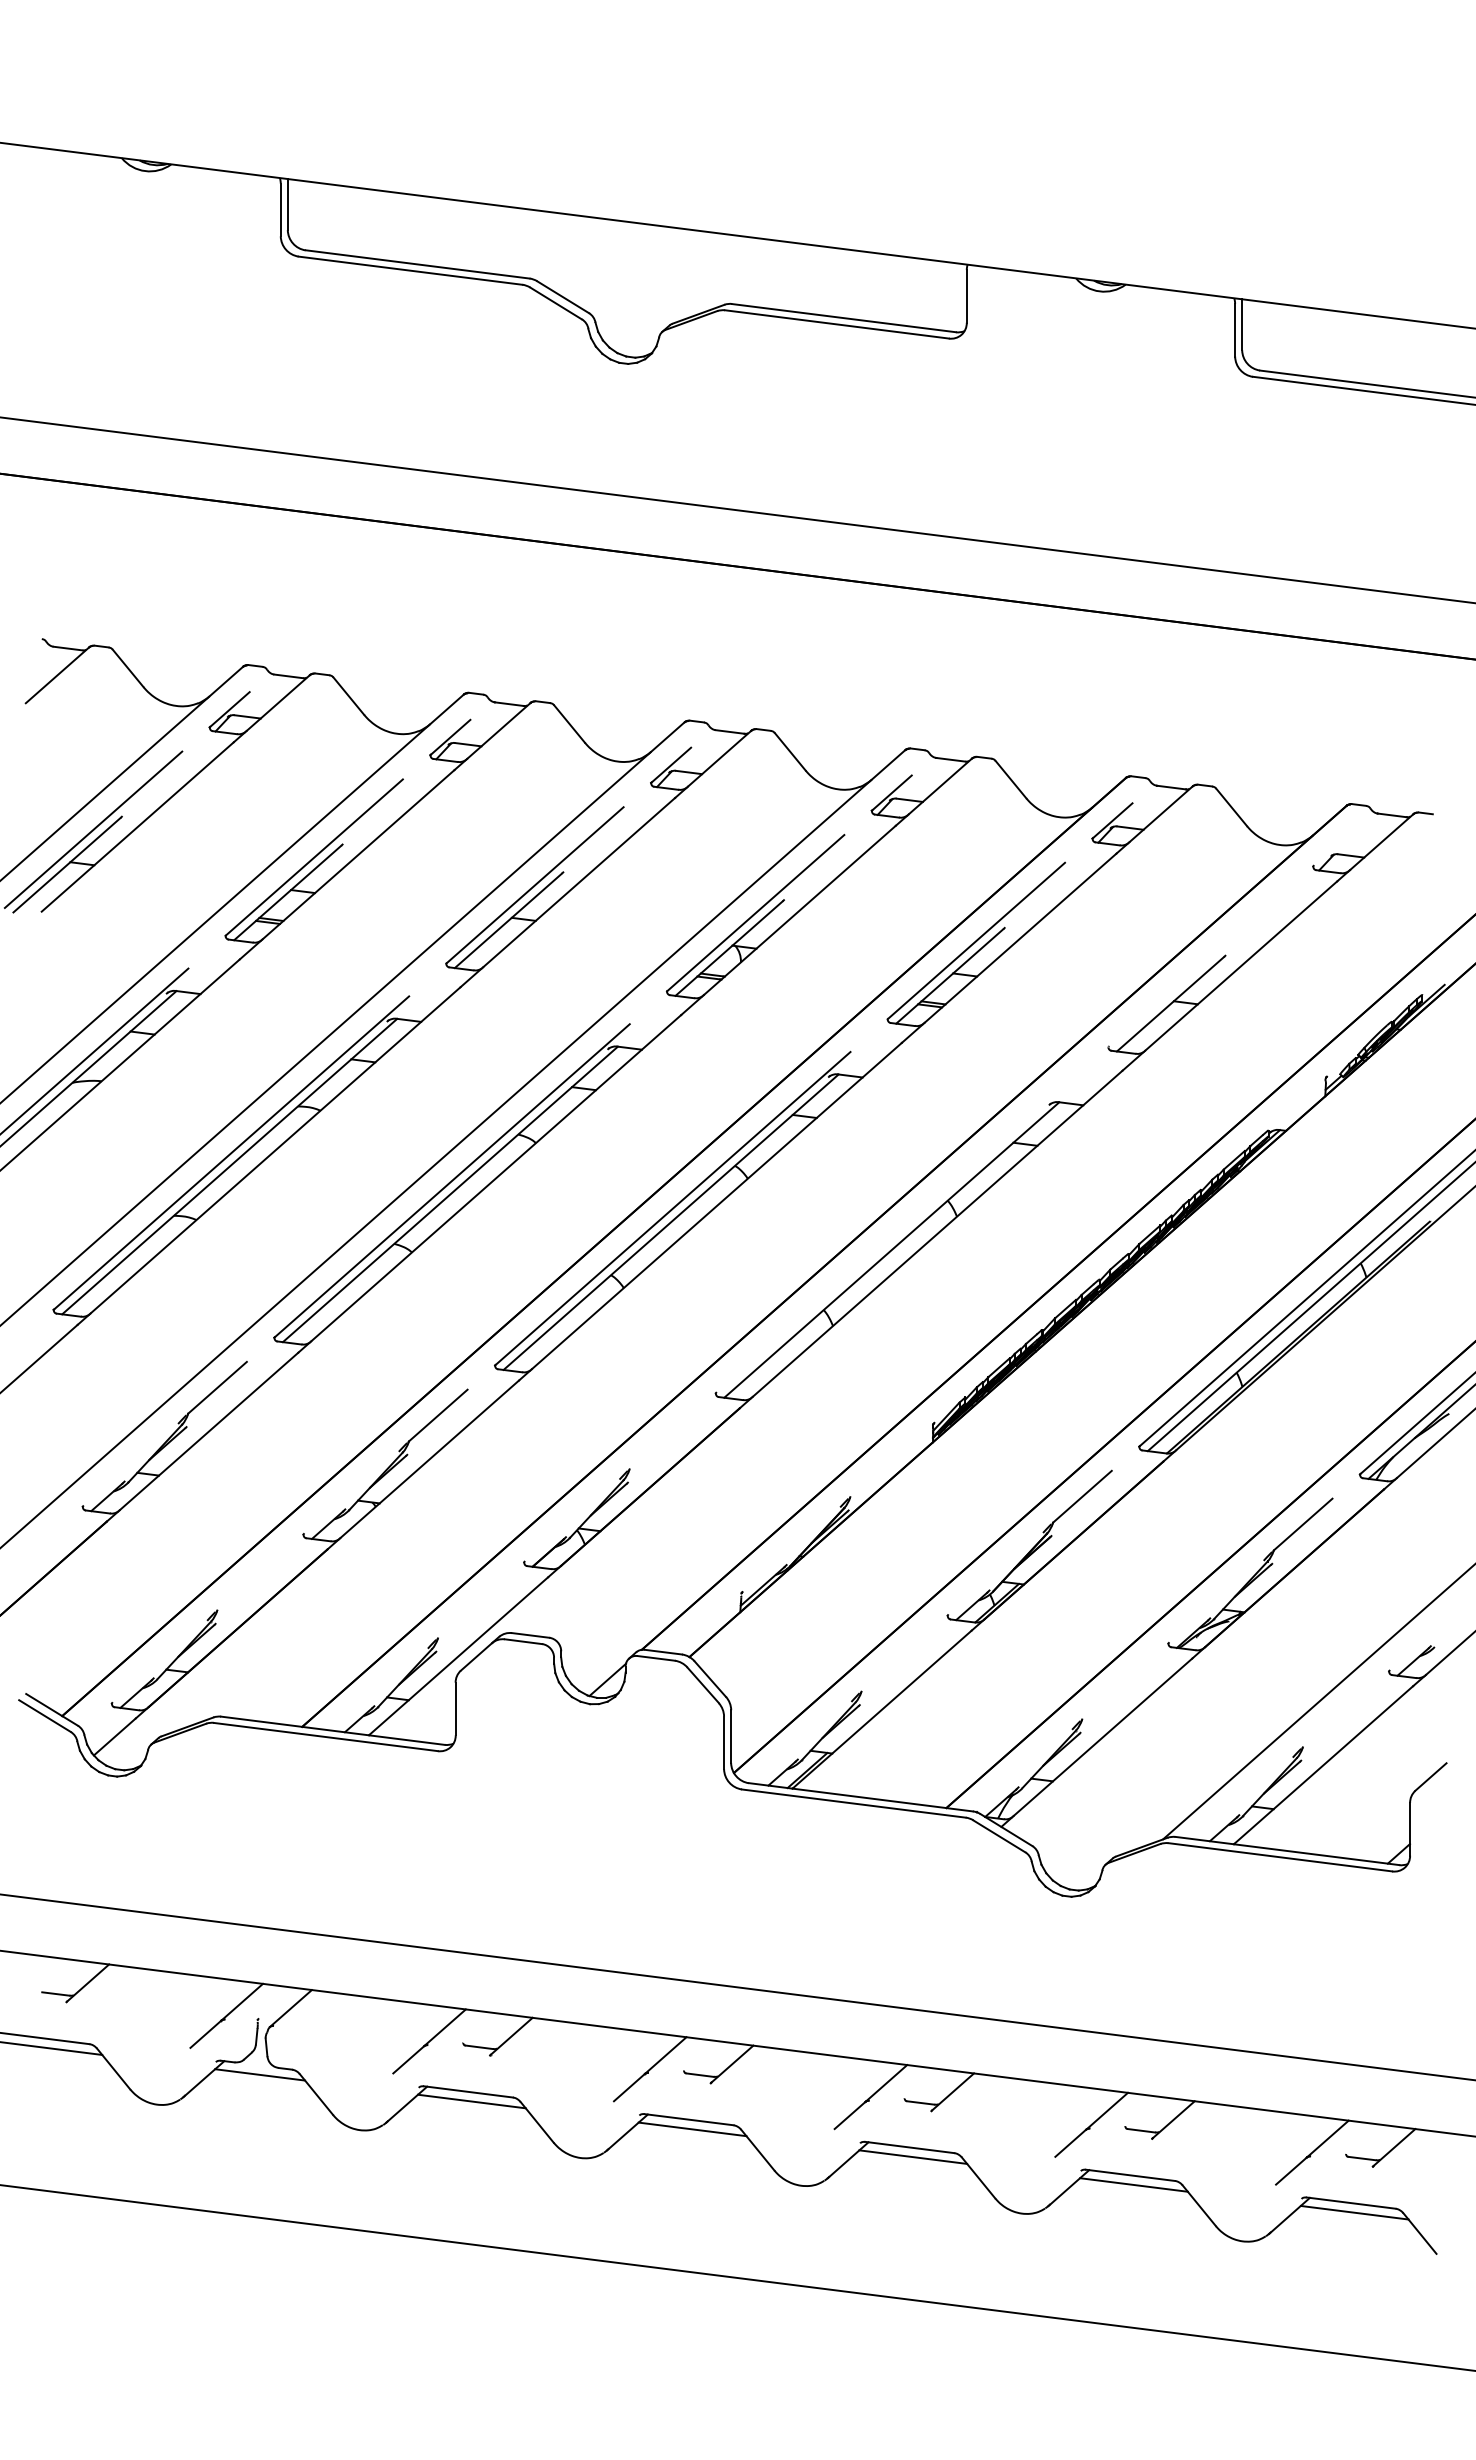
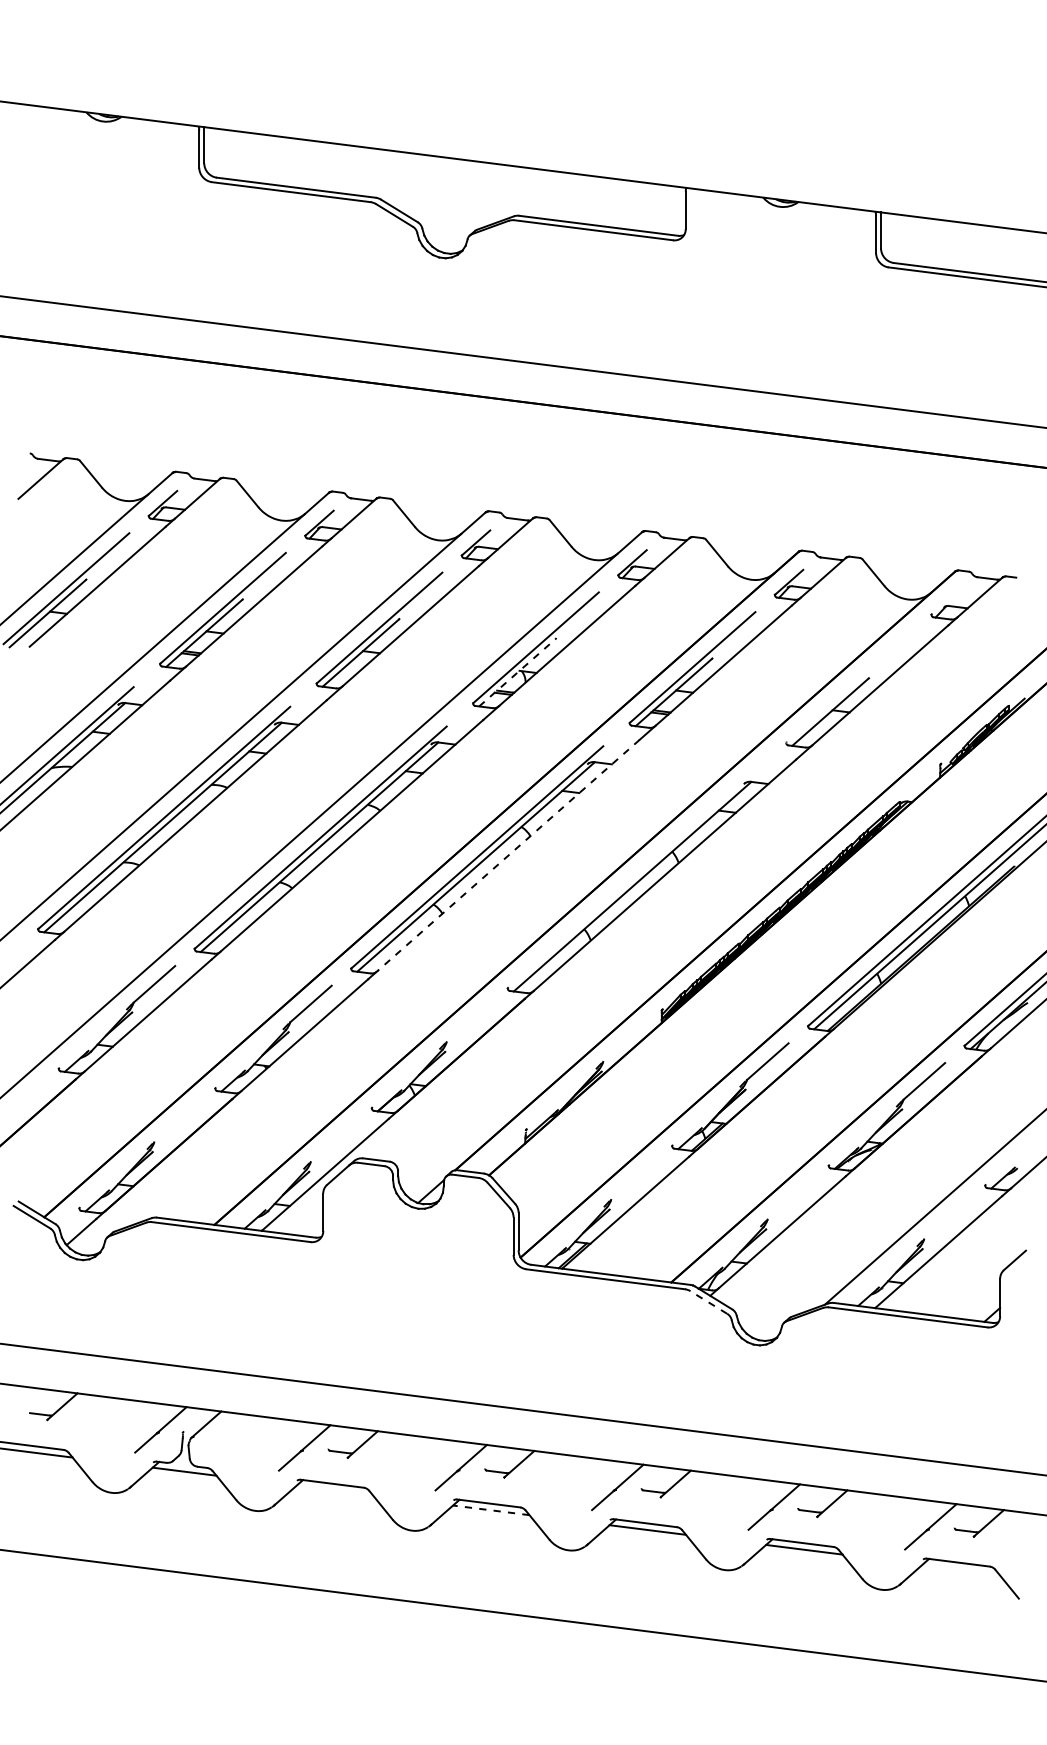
line: (729, 948) -> (517, 672), solid -> dashed
line: (716, 1206) -> (508, 855), solid -> dashed
line: (998, 1836) -> (708, 1302), solid -> dashed
line: (471, 2101) -> (334, 1490), removed
line: (692, 2129) -> (491, 1510), solid -> dashed
line: (1354, 2212) -> (960, 1569), removed

